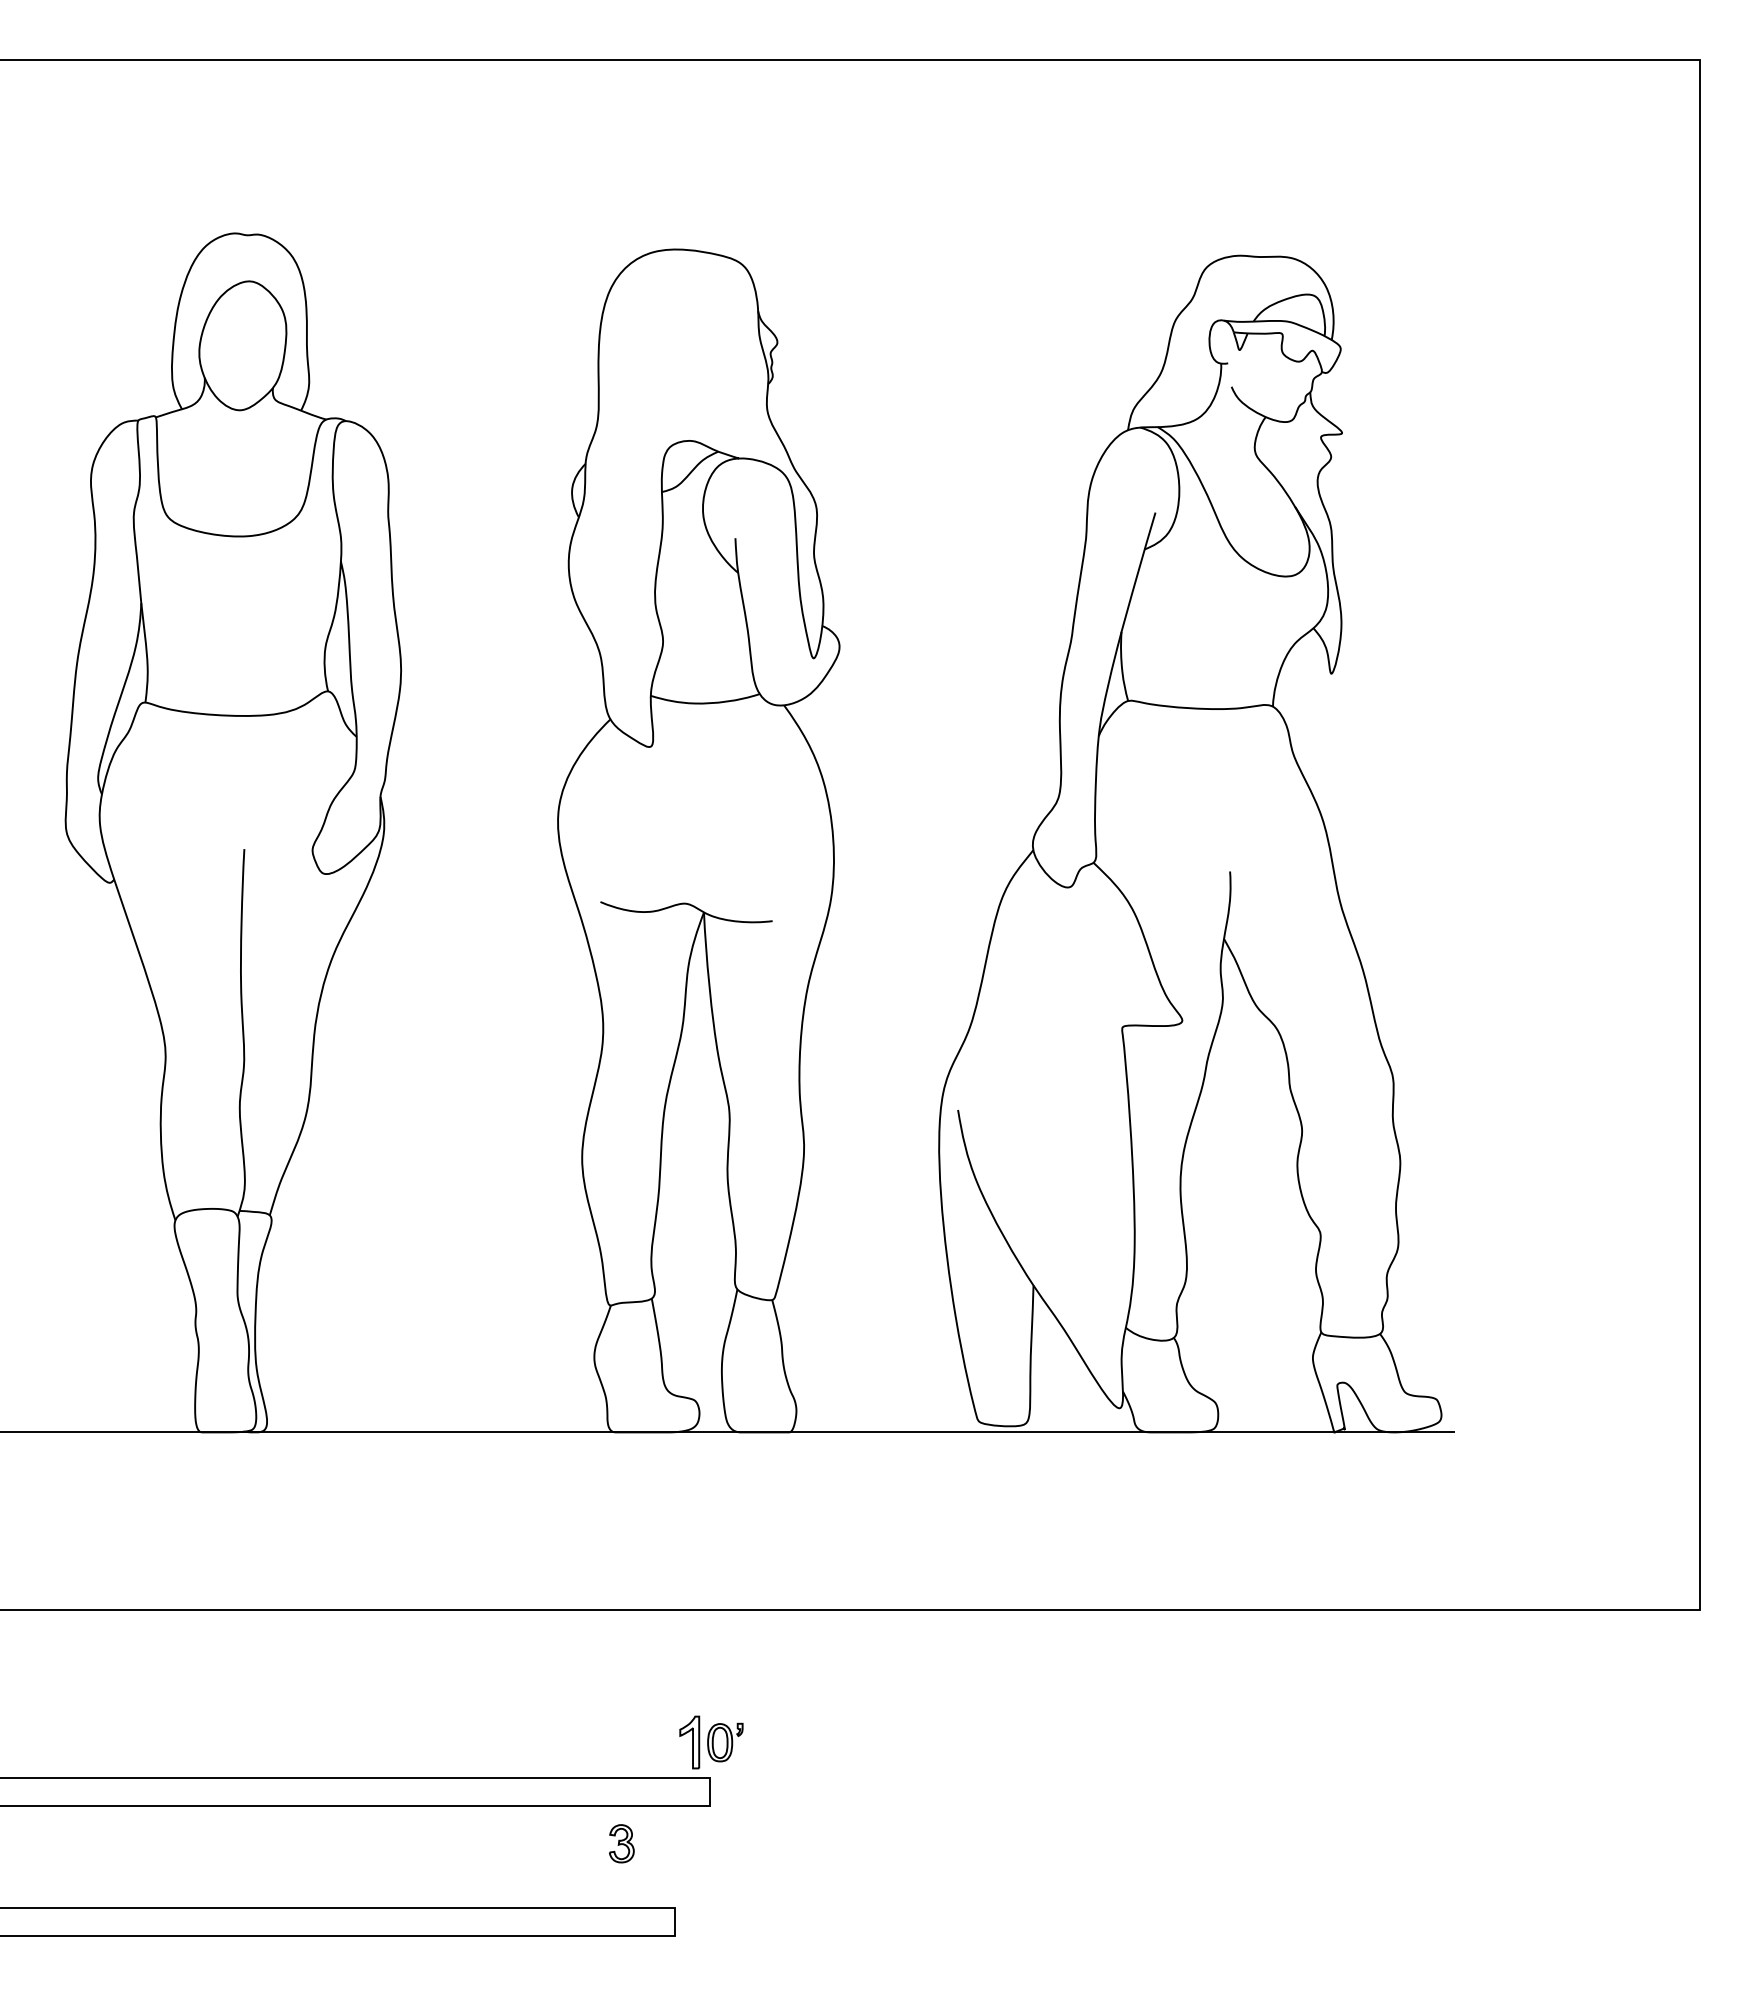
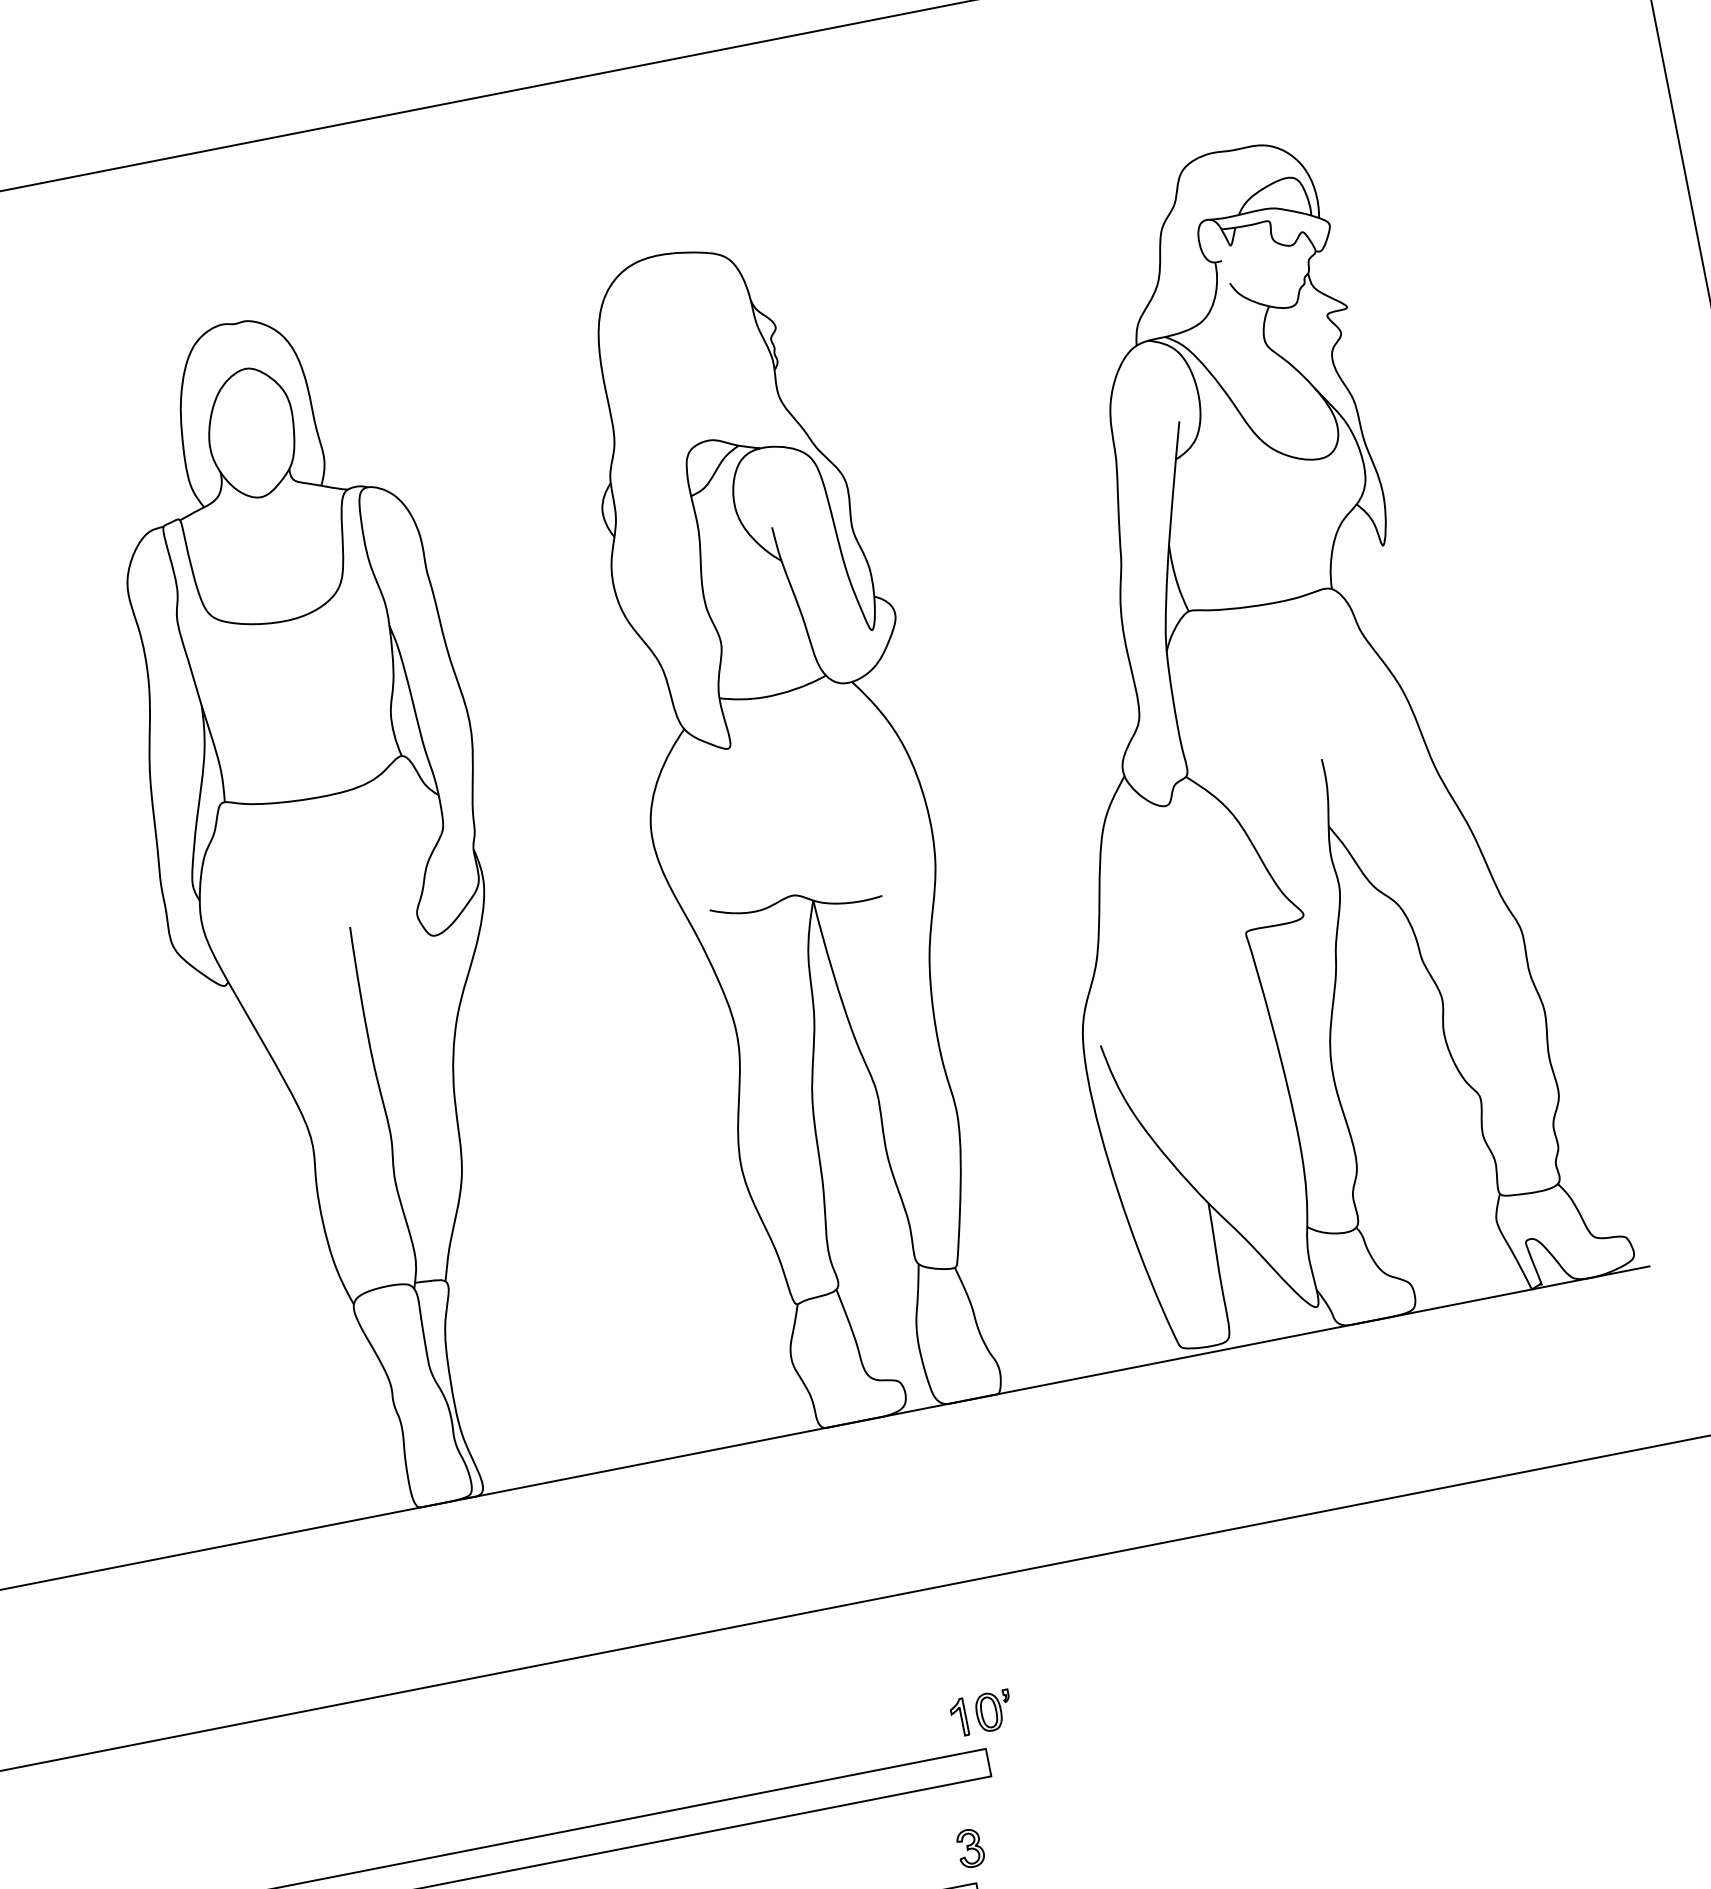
part: (689, 1742) -> (958, 1717), size x0.71
part: (621, 1843) -> (970, 1848), moved

